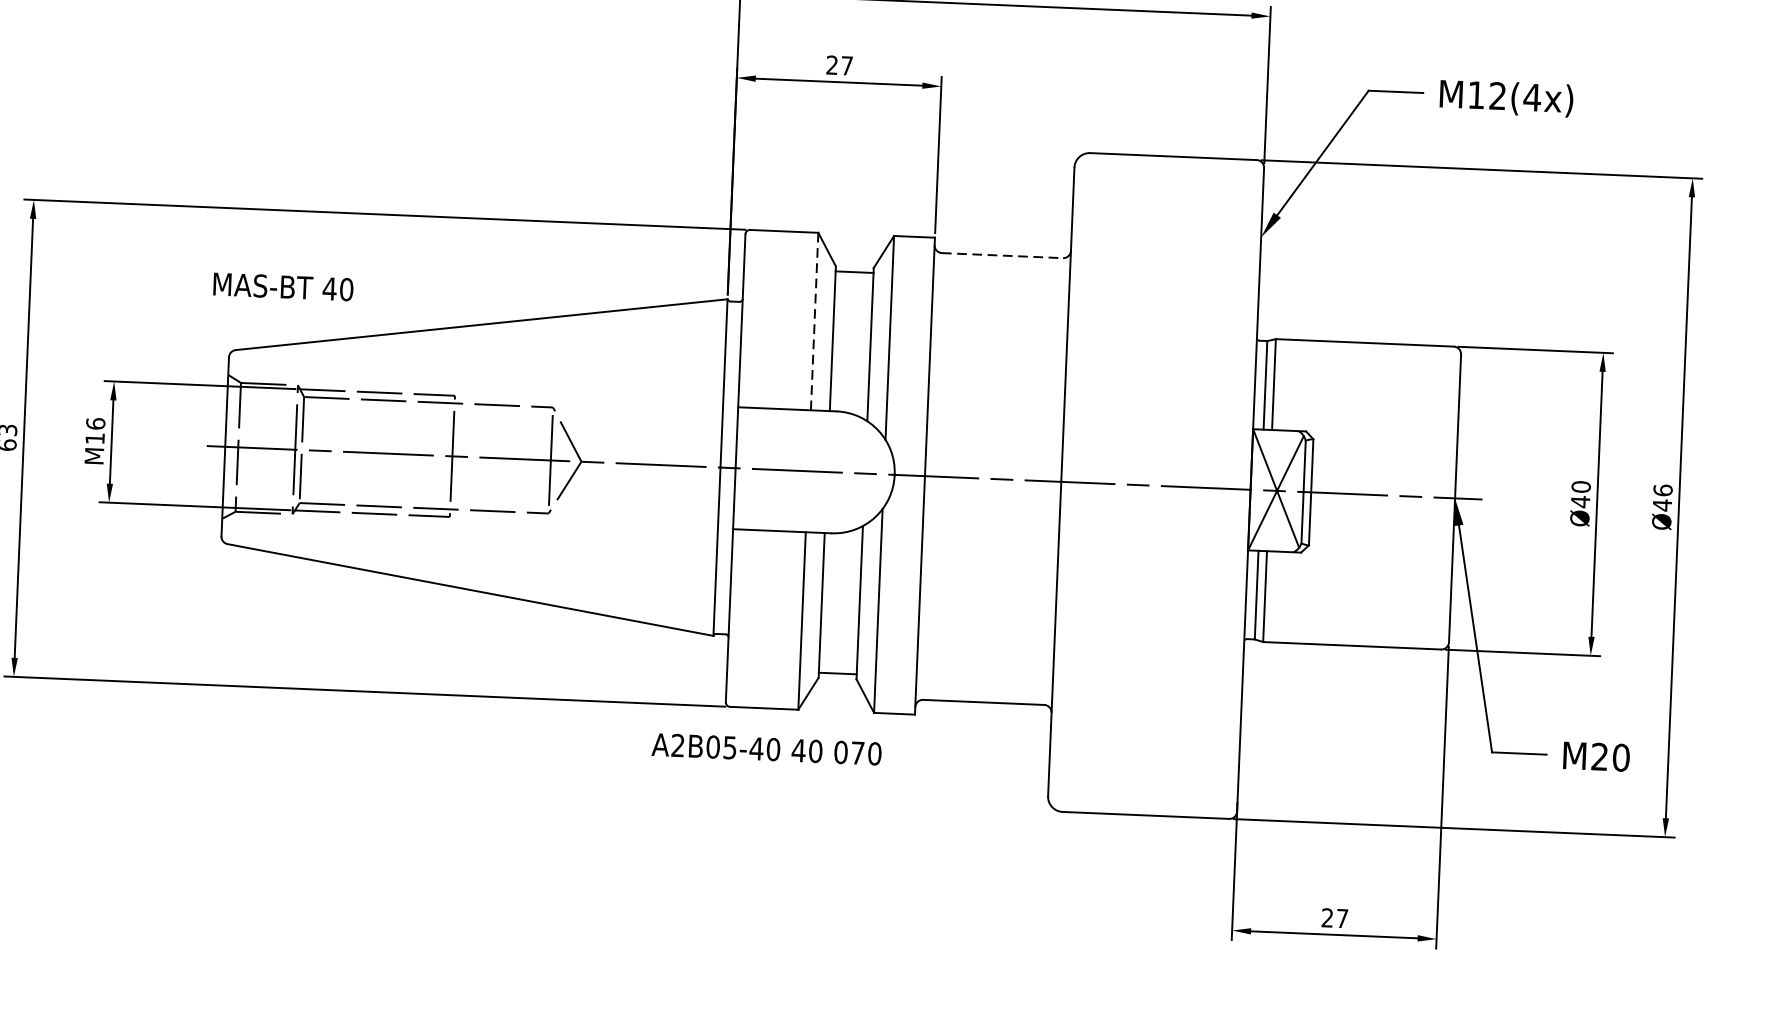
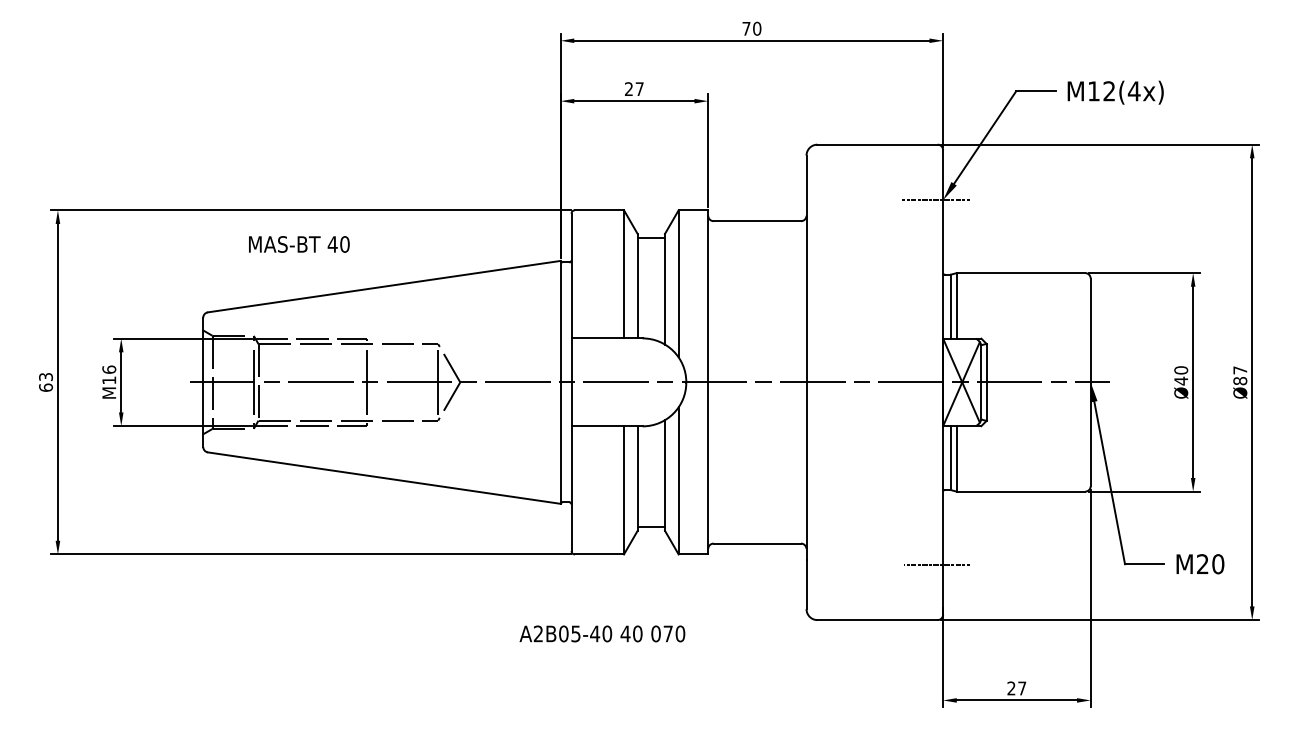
line: (1251, 237) -> (936, 200), added
line: (1002, 256) -> (757, 221), dashed -> solid
text: (283, 287) -> (299, 244), moved
line: (815, 321) -> (624, 274), dashed -> solid
text: (1663, 497) -> (1240, 375), Ø46 -> Ø87
line: (1232, 741) -> (937, 564), added
text: (766, 748) -> (602, 633), moved

